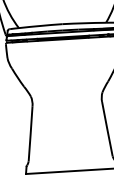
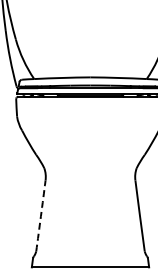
arc: (30, 134) -> (40, 216), solid -> dashed

